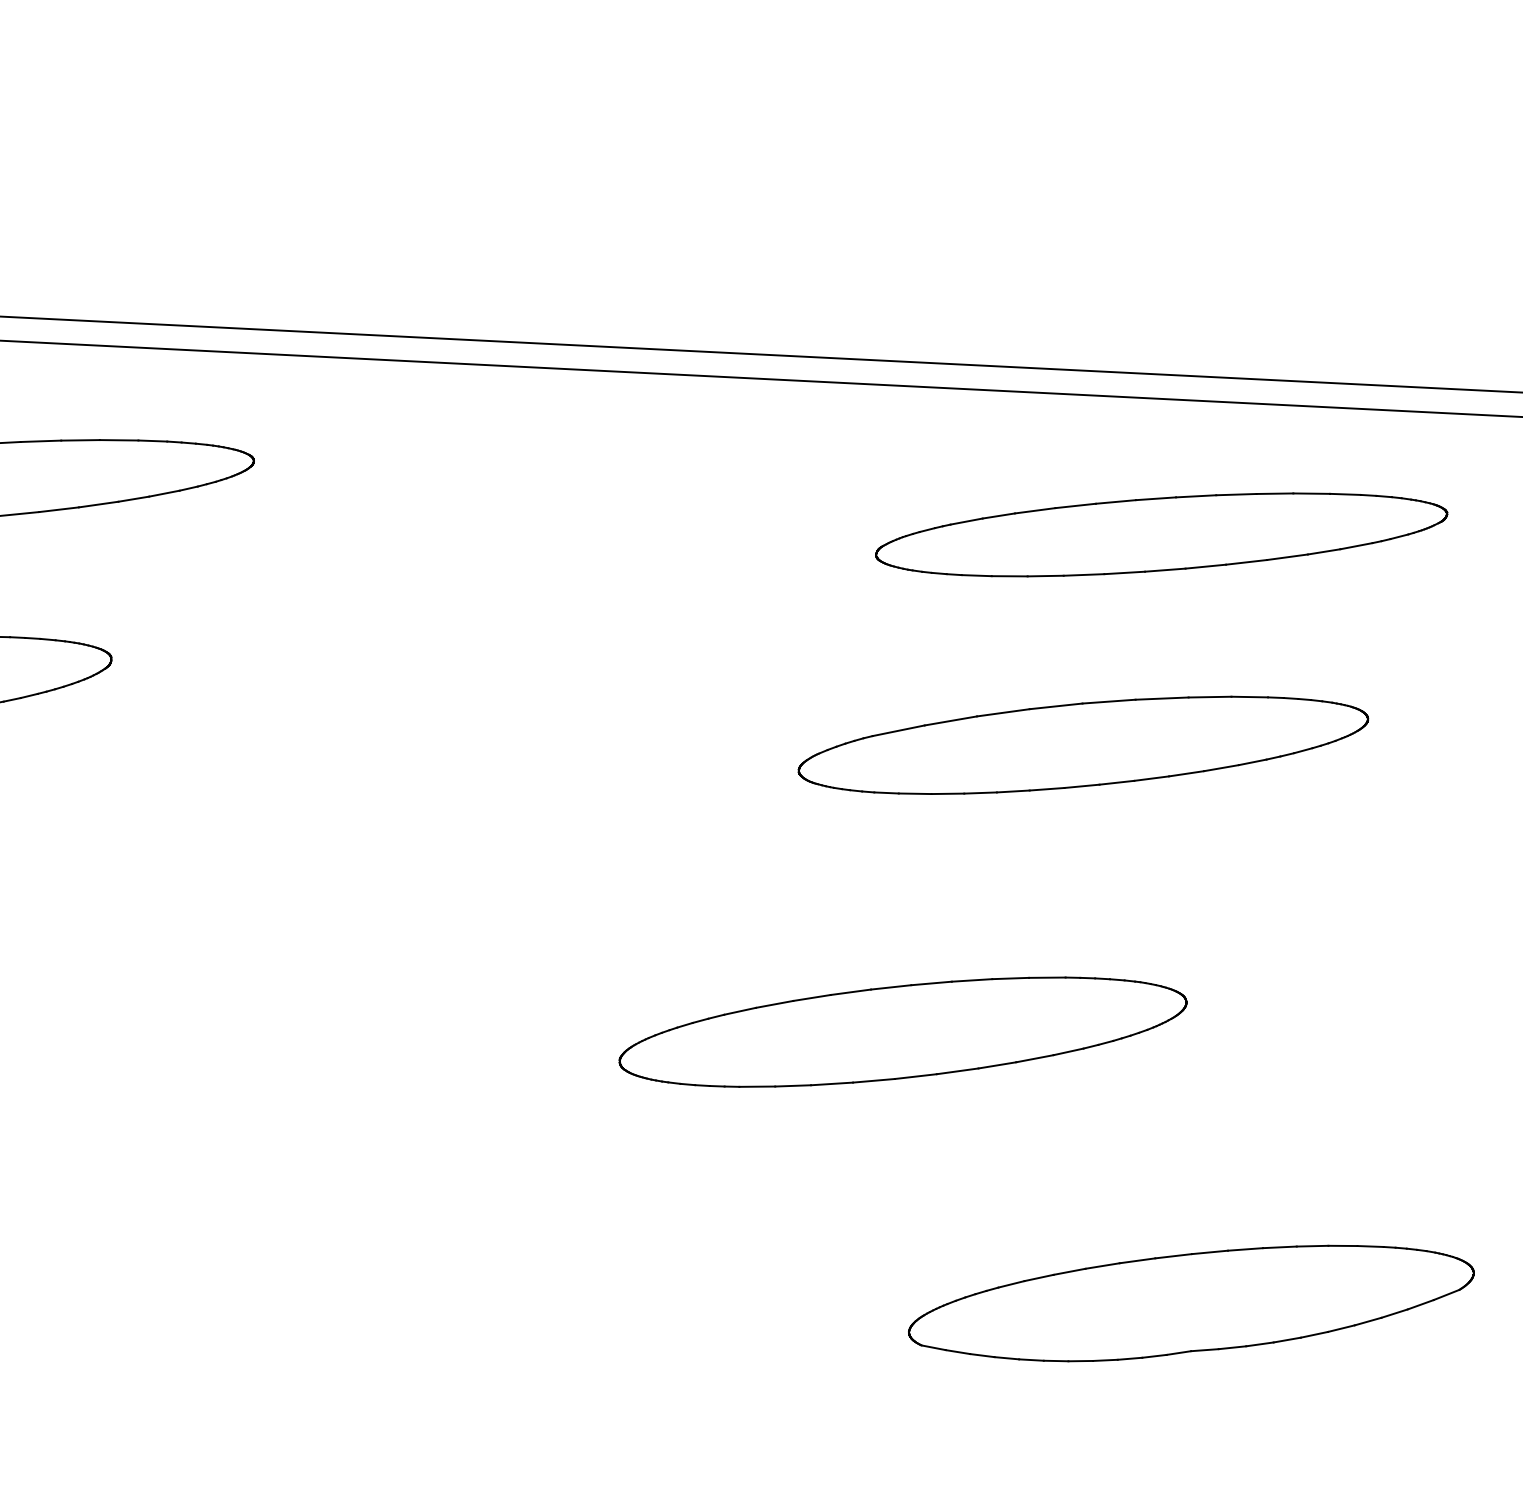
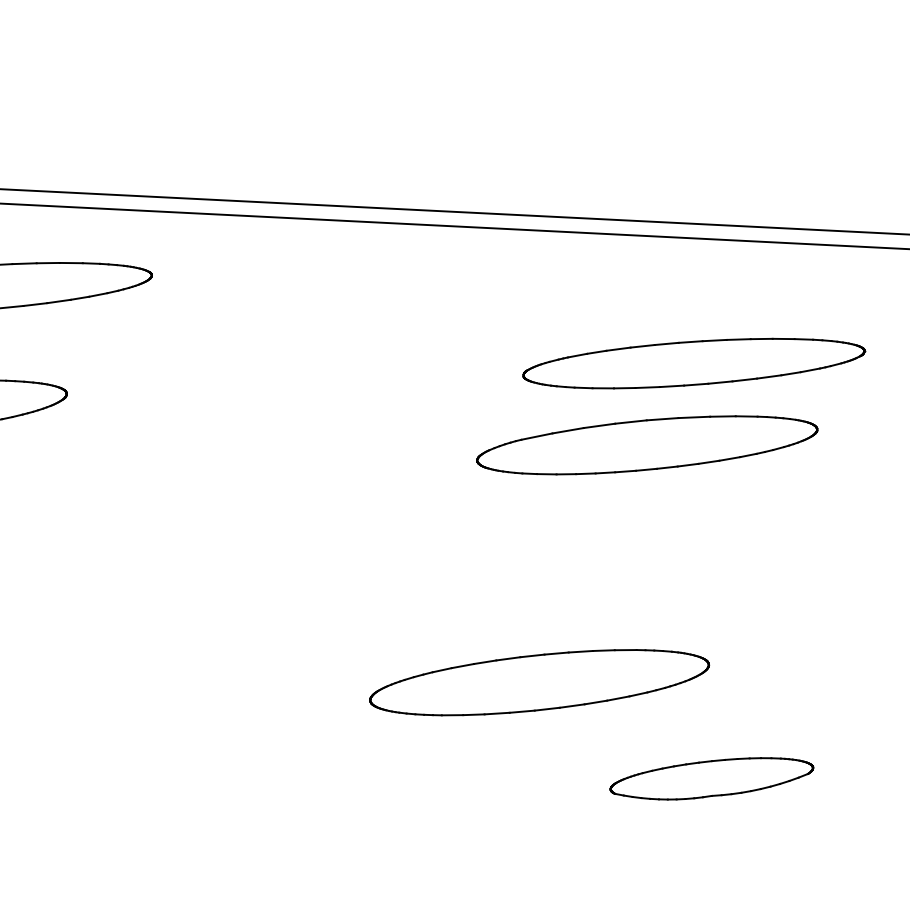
part: (1162, 534) -> (694, 363), moved
part: (902, 1031) -> (539, 682), moved
part: (1190, 1303) -> (711, 778), size x0.6

